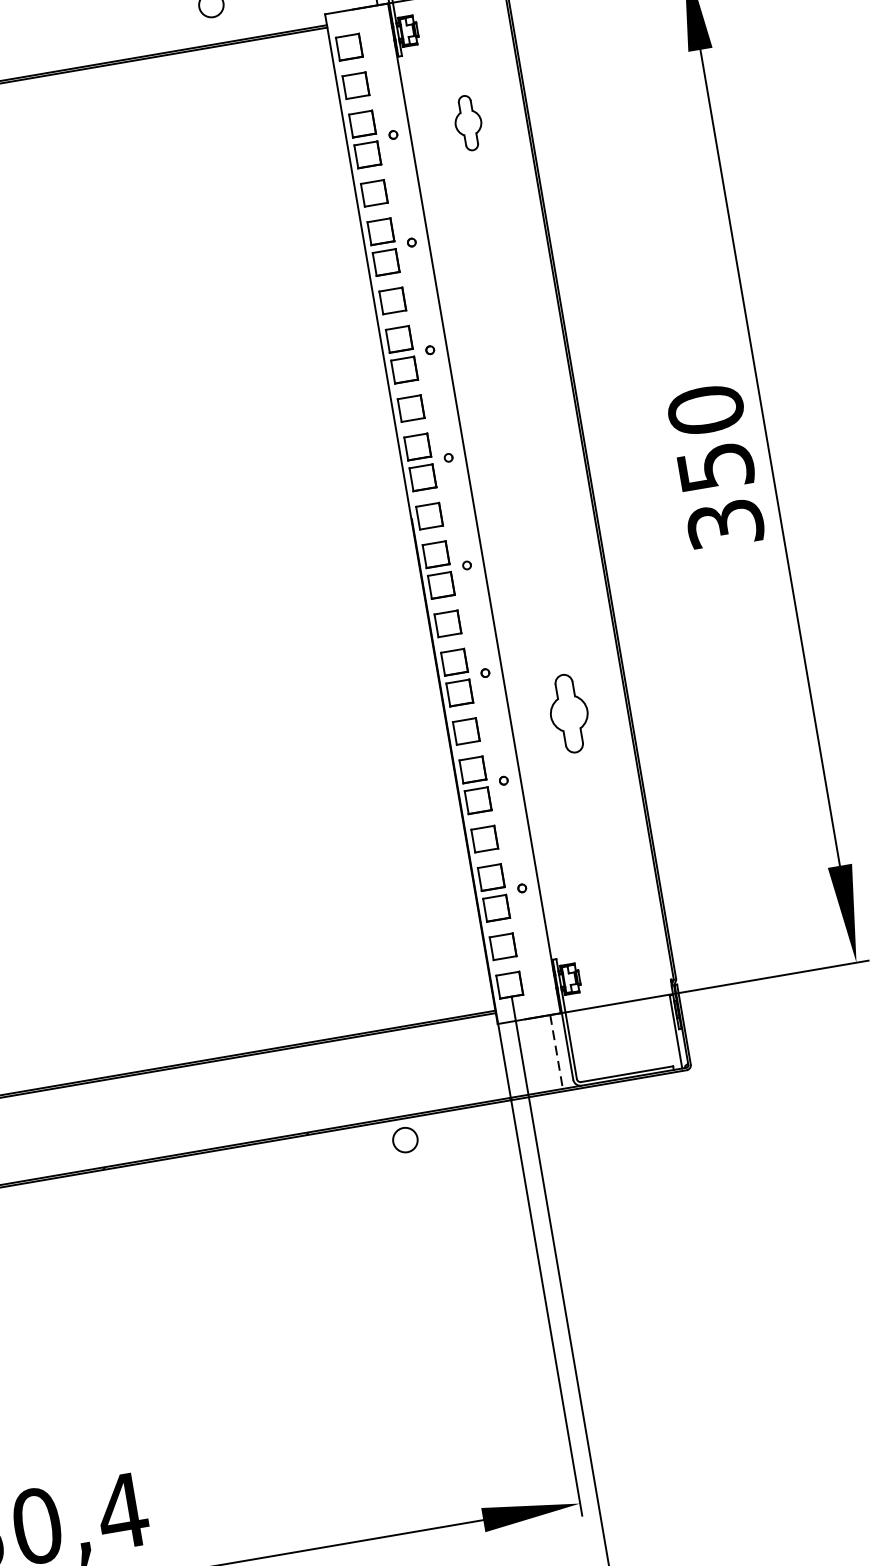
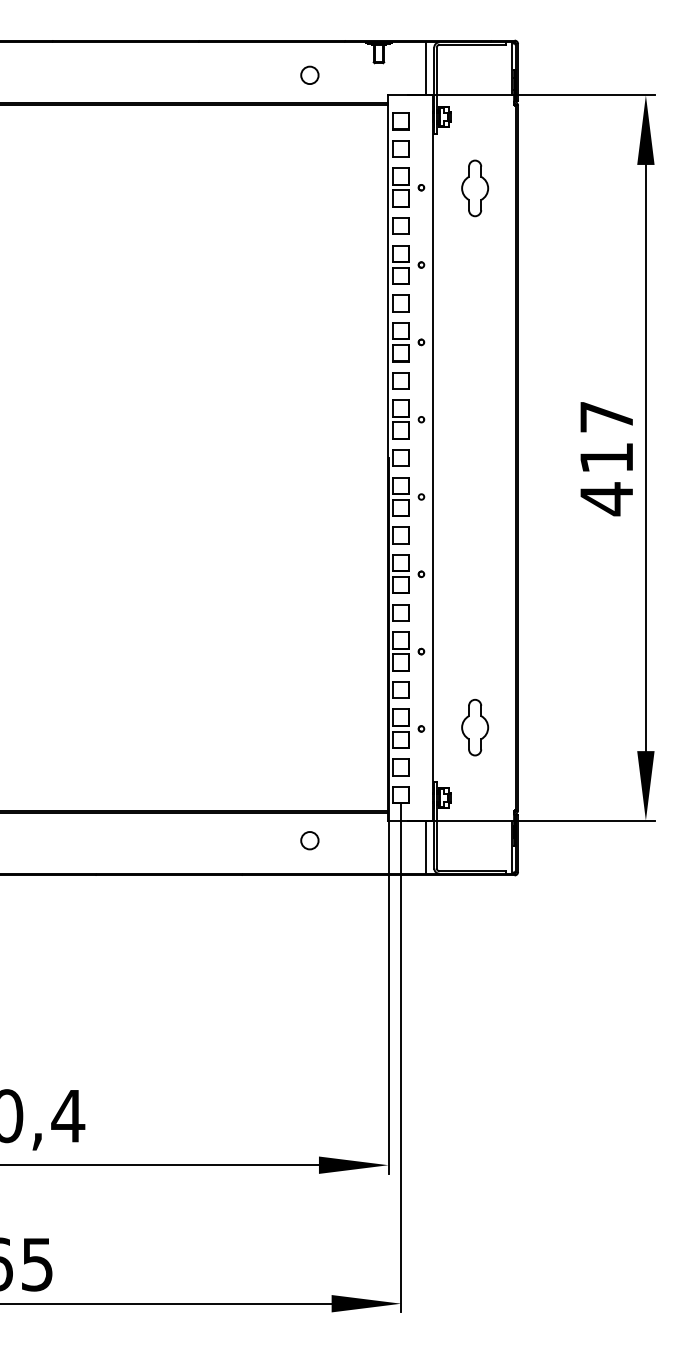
part: (468, 123) -> (475, 188), size x1.43
text: (715, 467) -> (606, 458), 350 -> 417
part: (569, 713) -> (475, 727), moved
line: (556, 1052) -> (425, 847), dashed -> solid
circle: (404, 1139) -> (309, 840), moved

